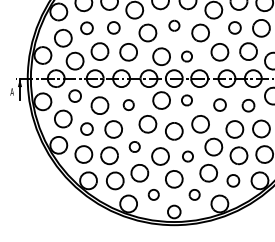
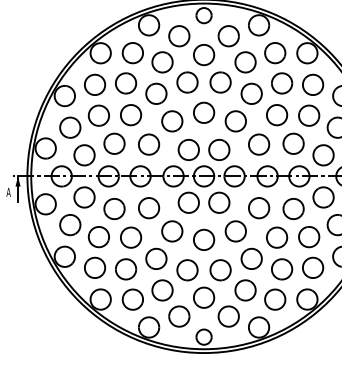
part: (174, 25) -> (204, 112), size x1.67
part: (86, 28) -> (98, 115), size x1.43
part: (114, 28) -> (131, 115), size x1.43
part: (235, 28) -> (277, 115), size x1.43
part: (187, 56) -> (219, 149), size x1.67
part: (75, 96) -> (84, 197), size x1.43
part: (187, 100) -> (219, 202), size x1.67
part: (129, 105) -> (149, 208), size x1.67
part: (220, 105) -> (259, 208), size x1.43
part: (248, 105) -> (293, 208), size x1.43
part: (86, 129) -> (98, 237), size x1.43
part: (134, 146) -> (156, 258), size x1.67
part: (187, 156) -> (220, 270), size x1.67
part: (233, 180) -> (275, 299), size x1.43
part: (153, 194) -> (179, 316), size x1.67
part: (194, 194) -> (228, 316), size x1.67

